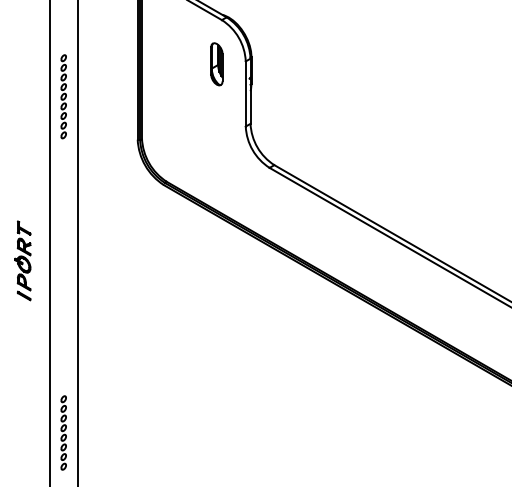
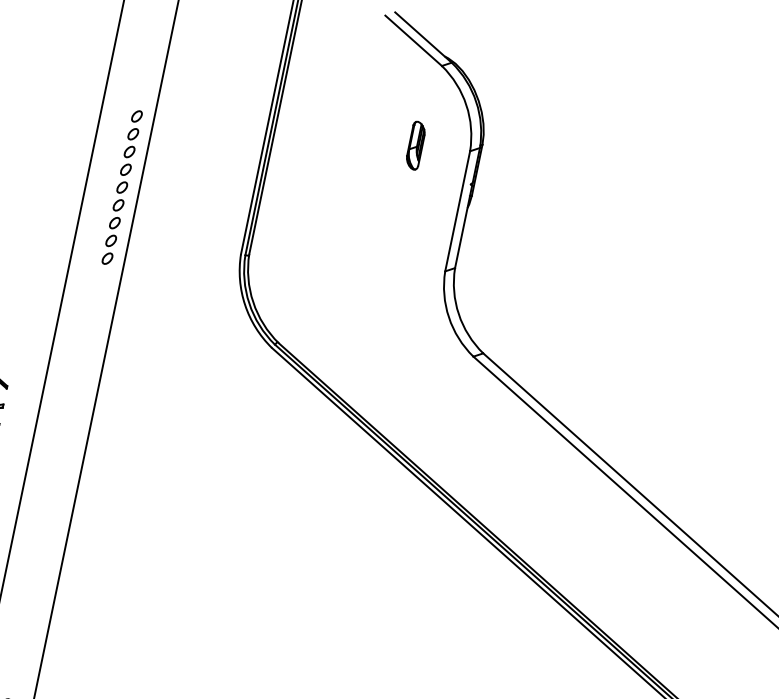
part: (216, 64) -> (414, 145), size x0.6
part: (63, 96) -> (121, 186), moved

